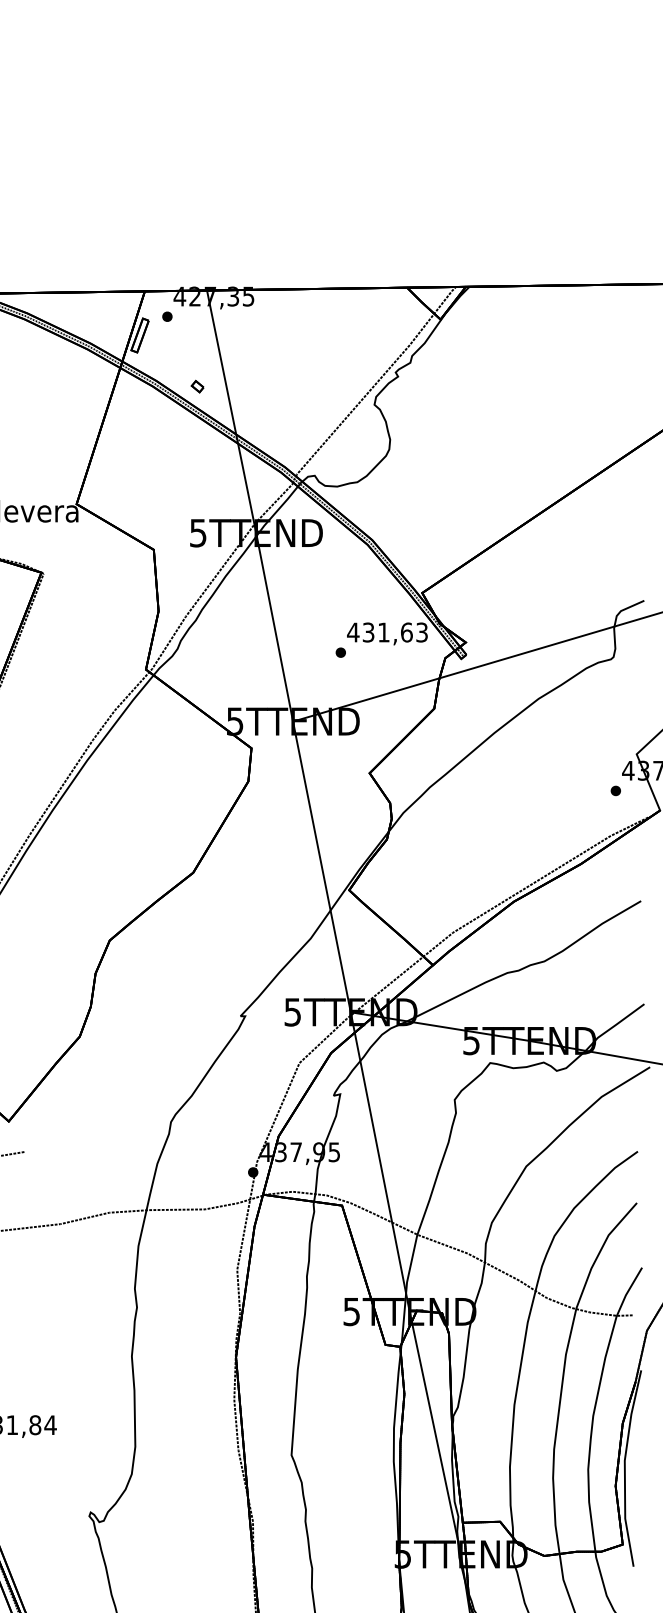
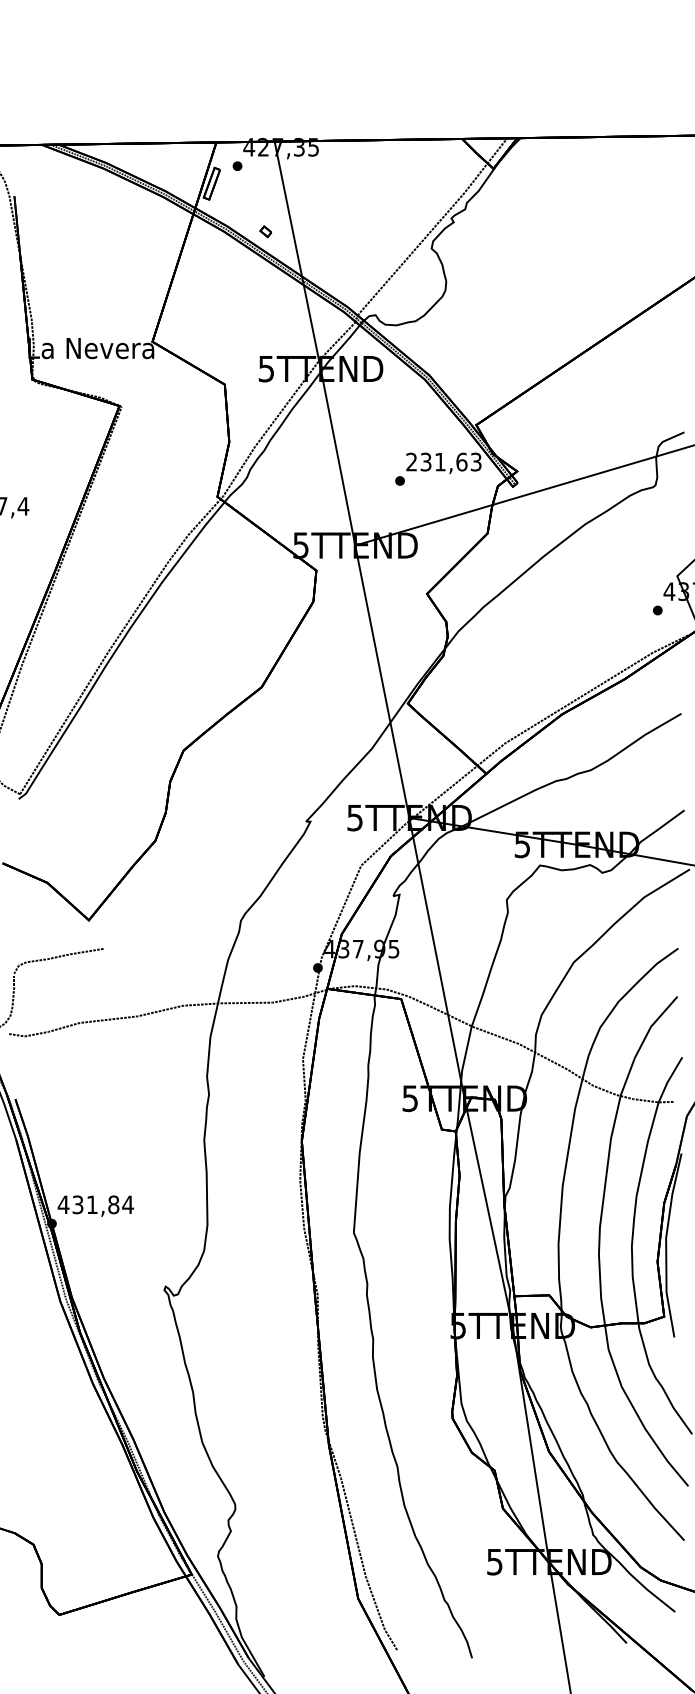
text: (353, 631) -> (411, 461), 431,63 -> 231,63

